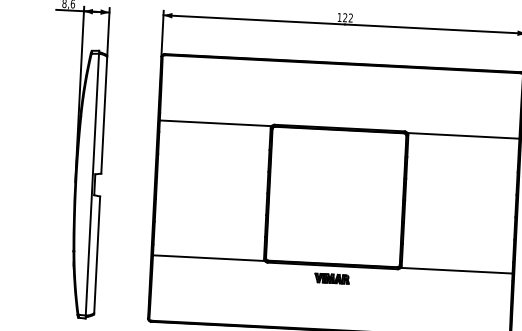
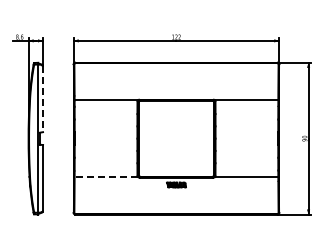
line: (105, 116) -> (43, 99), solid -> dashed
line: (209, 257) -> (106, 176), solid -> dashed

